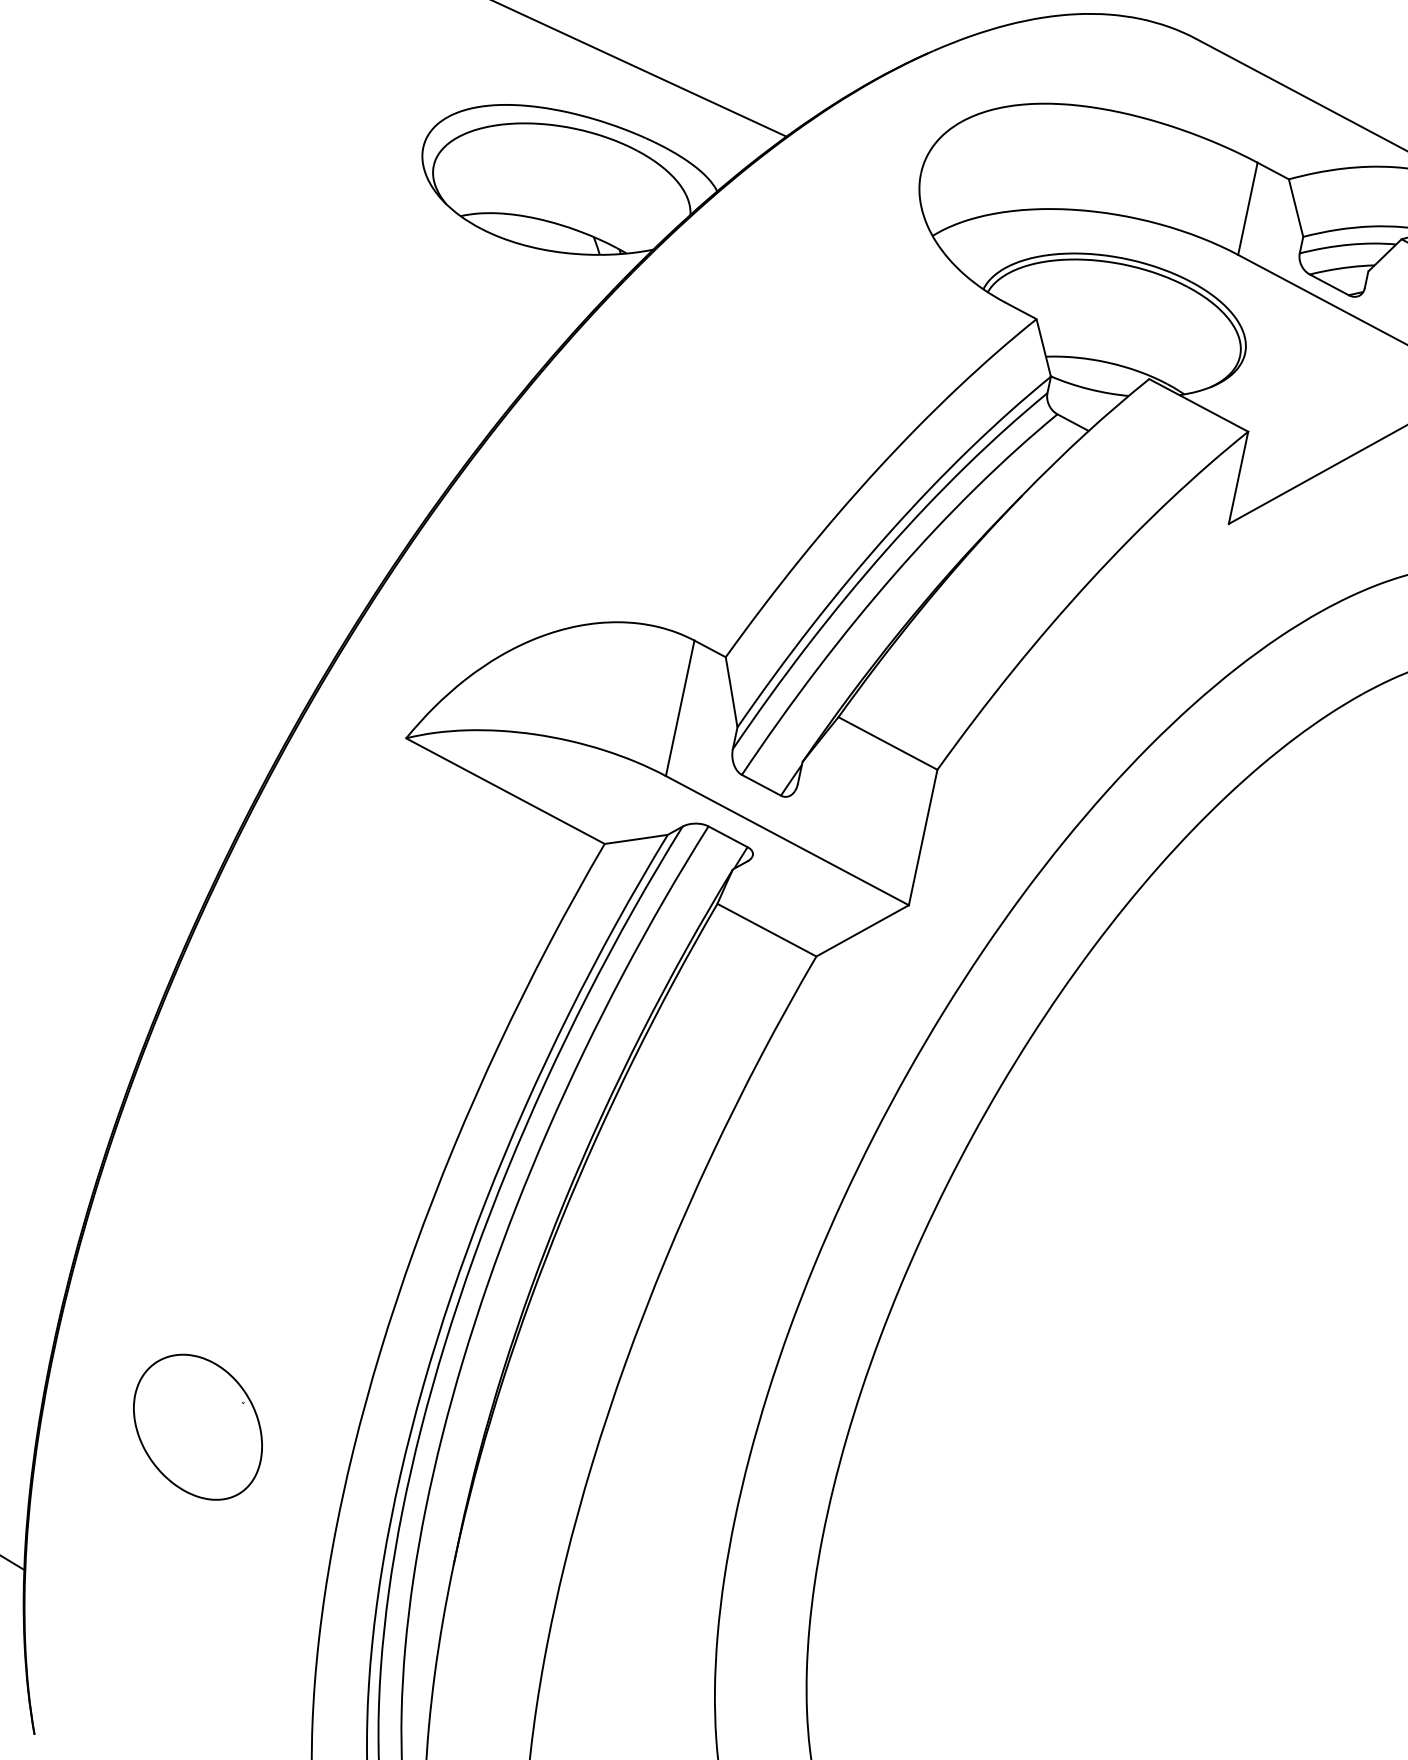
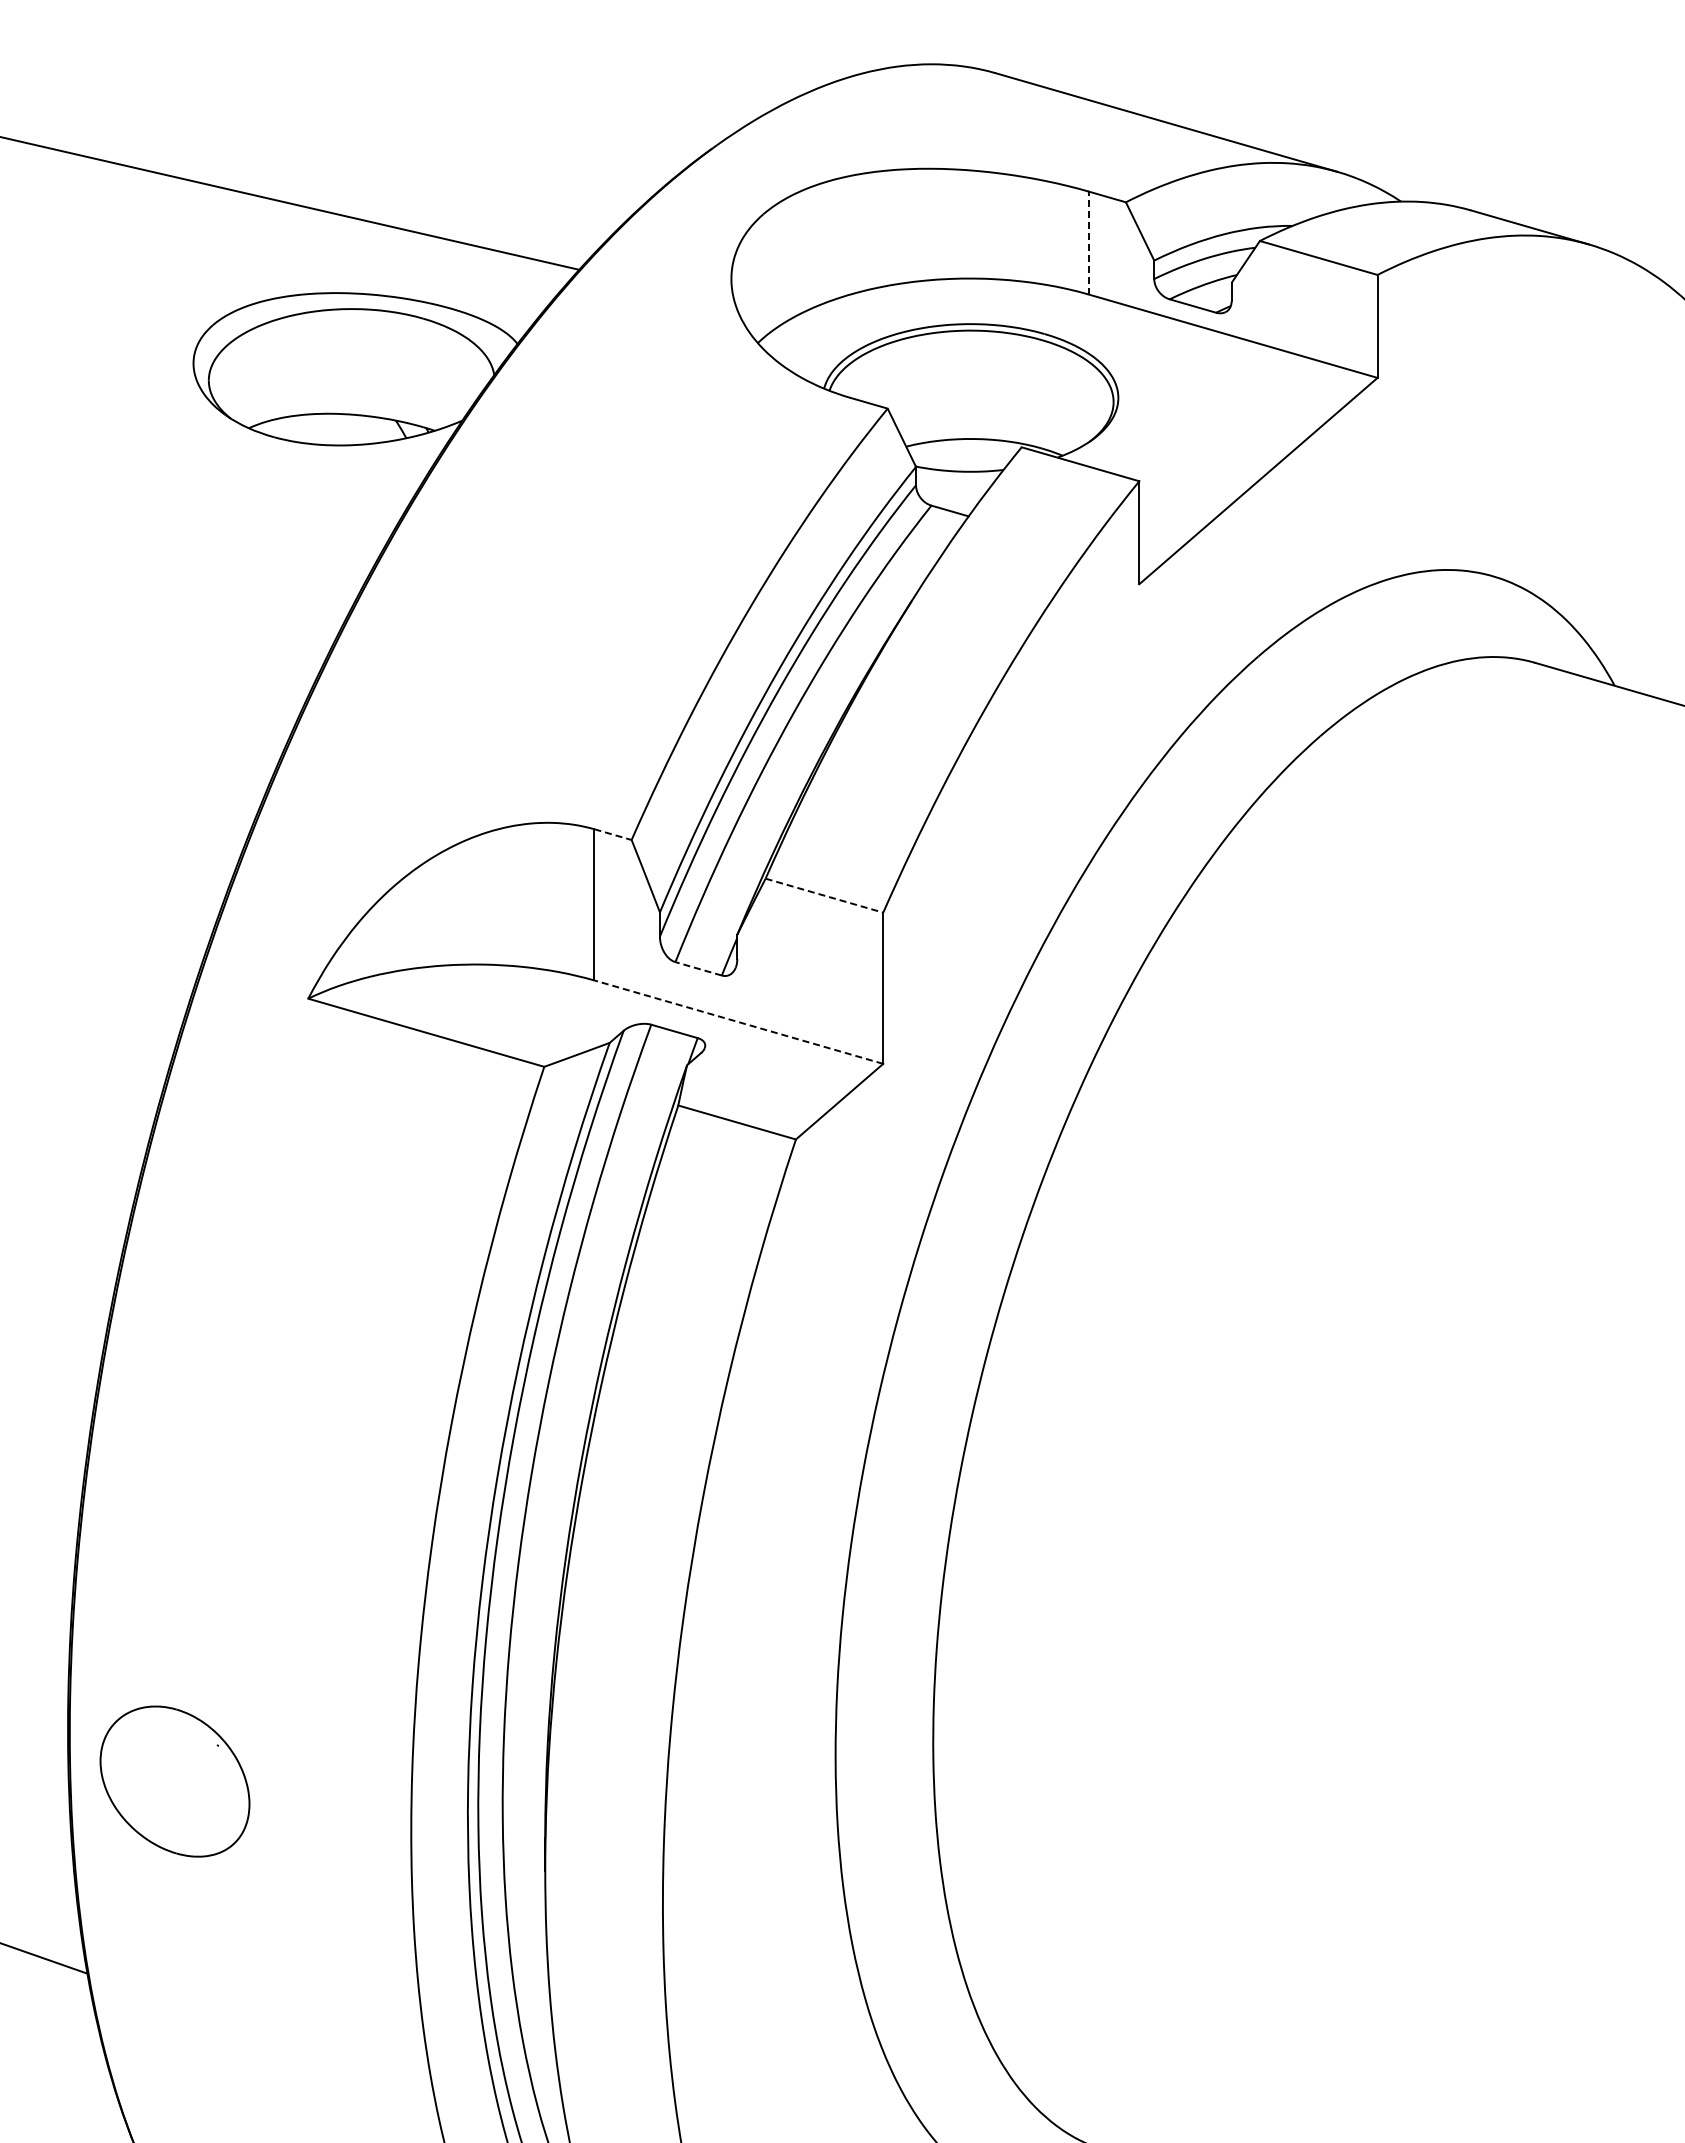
line: (1247, 208) -> (1088, 242), solid -> dashed
line: (710, 648) -> (613, 834), solid -> dashed
line: (888, 743) -> (824, 895), solid -> dashed
line: (761, 784) -> (698, 968), solid -> dashed
line: (787, 840) -> (738, 1022), solid -> dashed
part: (197, 1426) -> (174, 1781), moved

